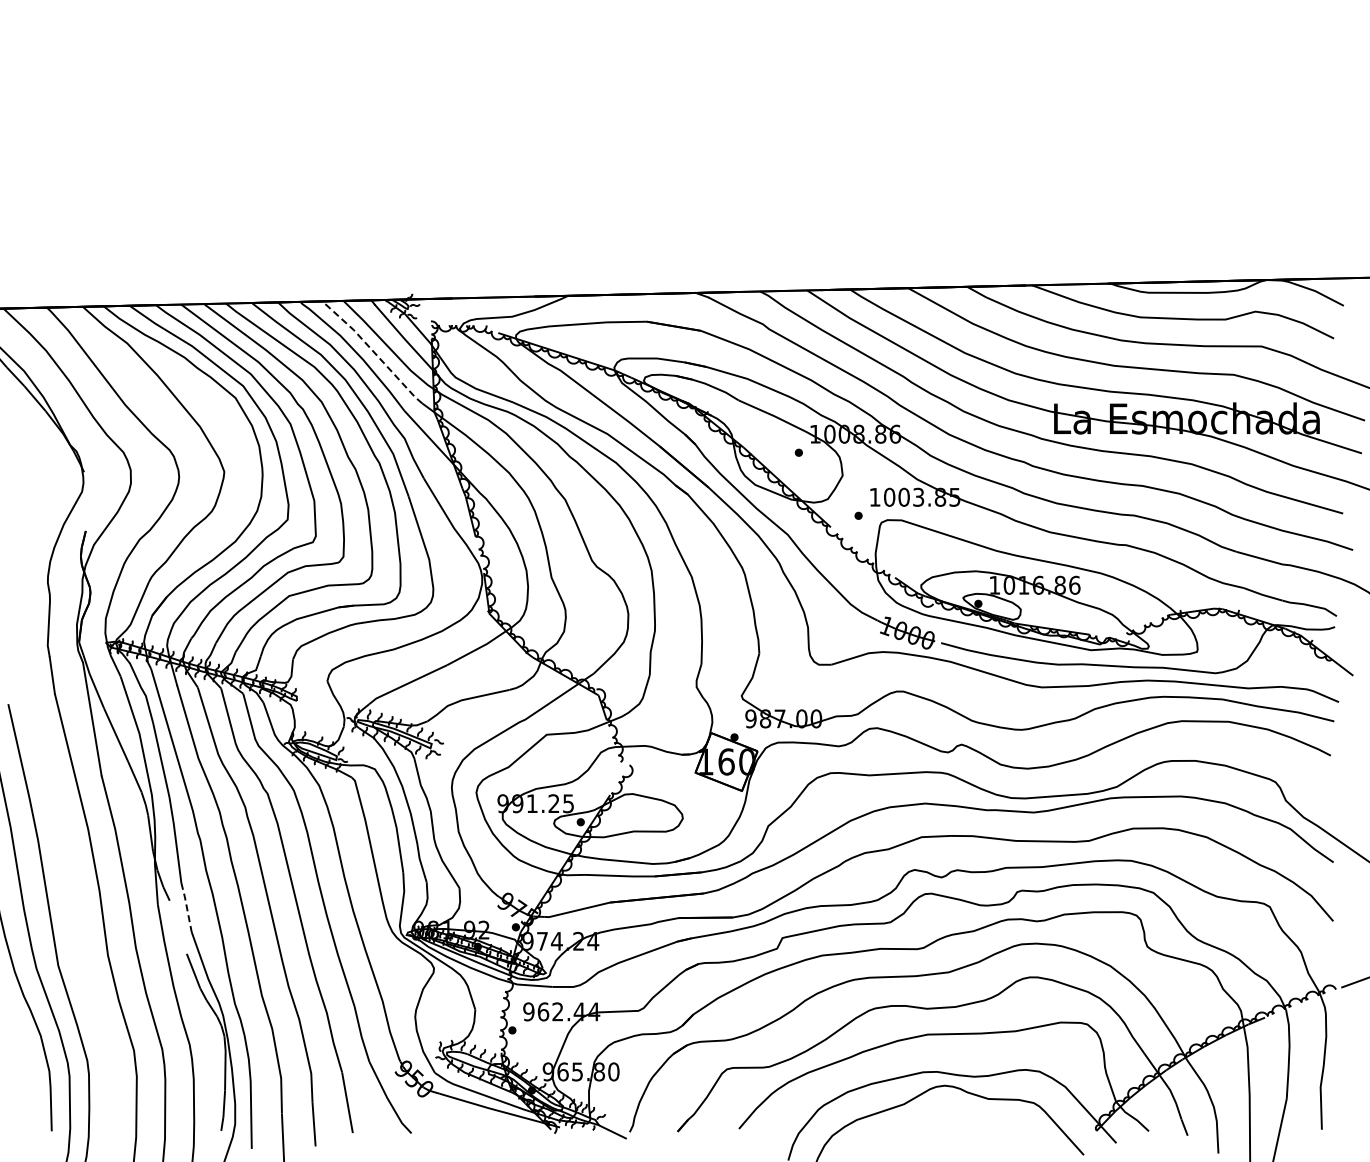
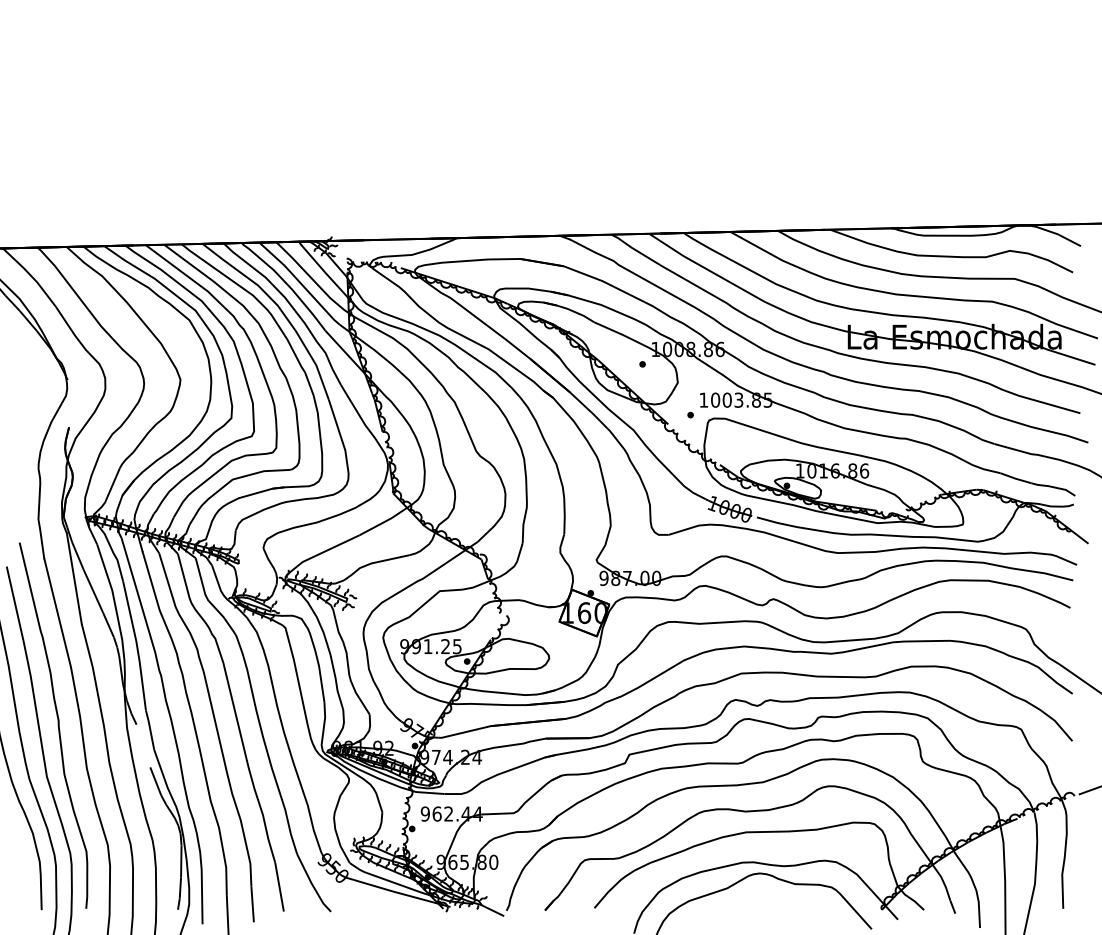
line: (373, 351) -> (300, 282), dashed -> solid
curve: (72, 901) -> (58, 725), added
line: (186, 906) -> (150, 729), dashed -> solid

